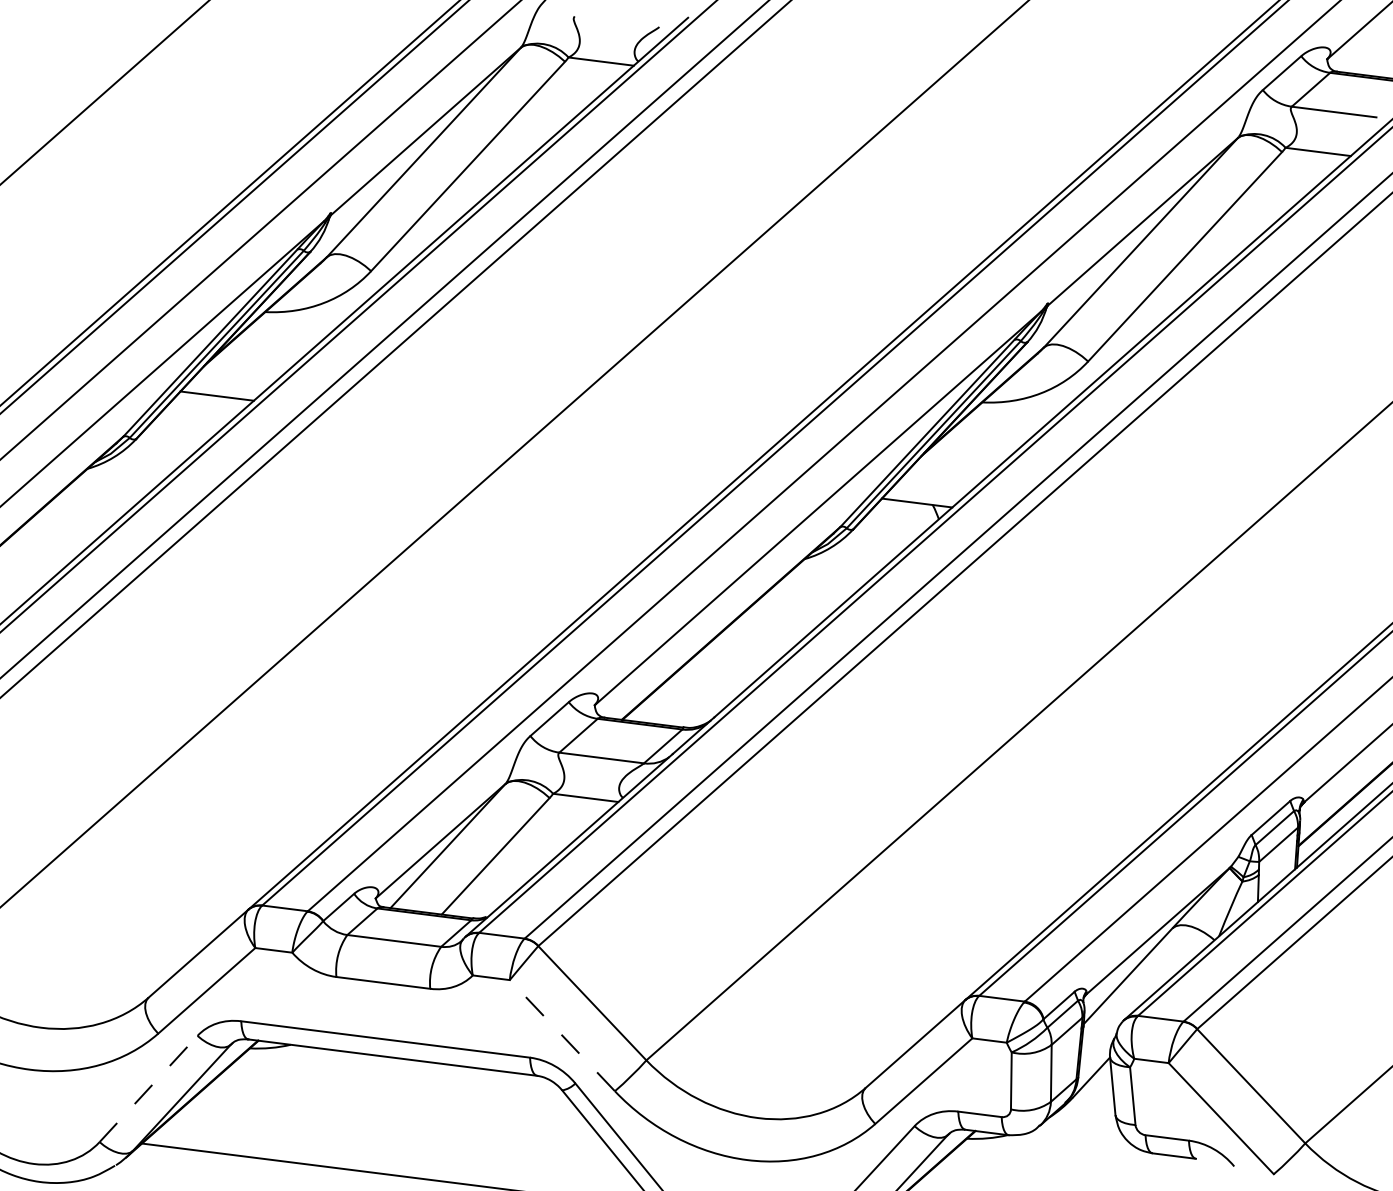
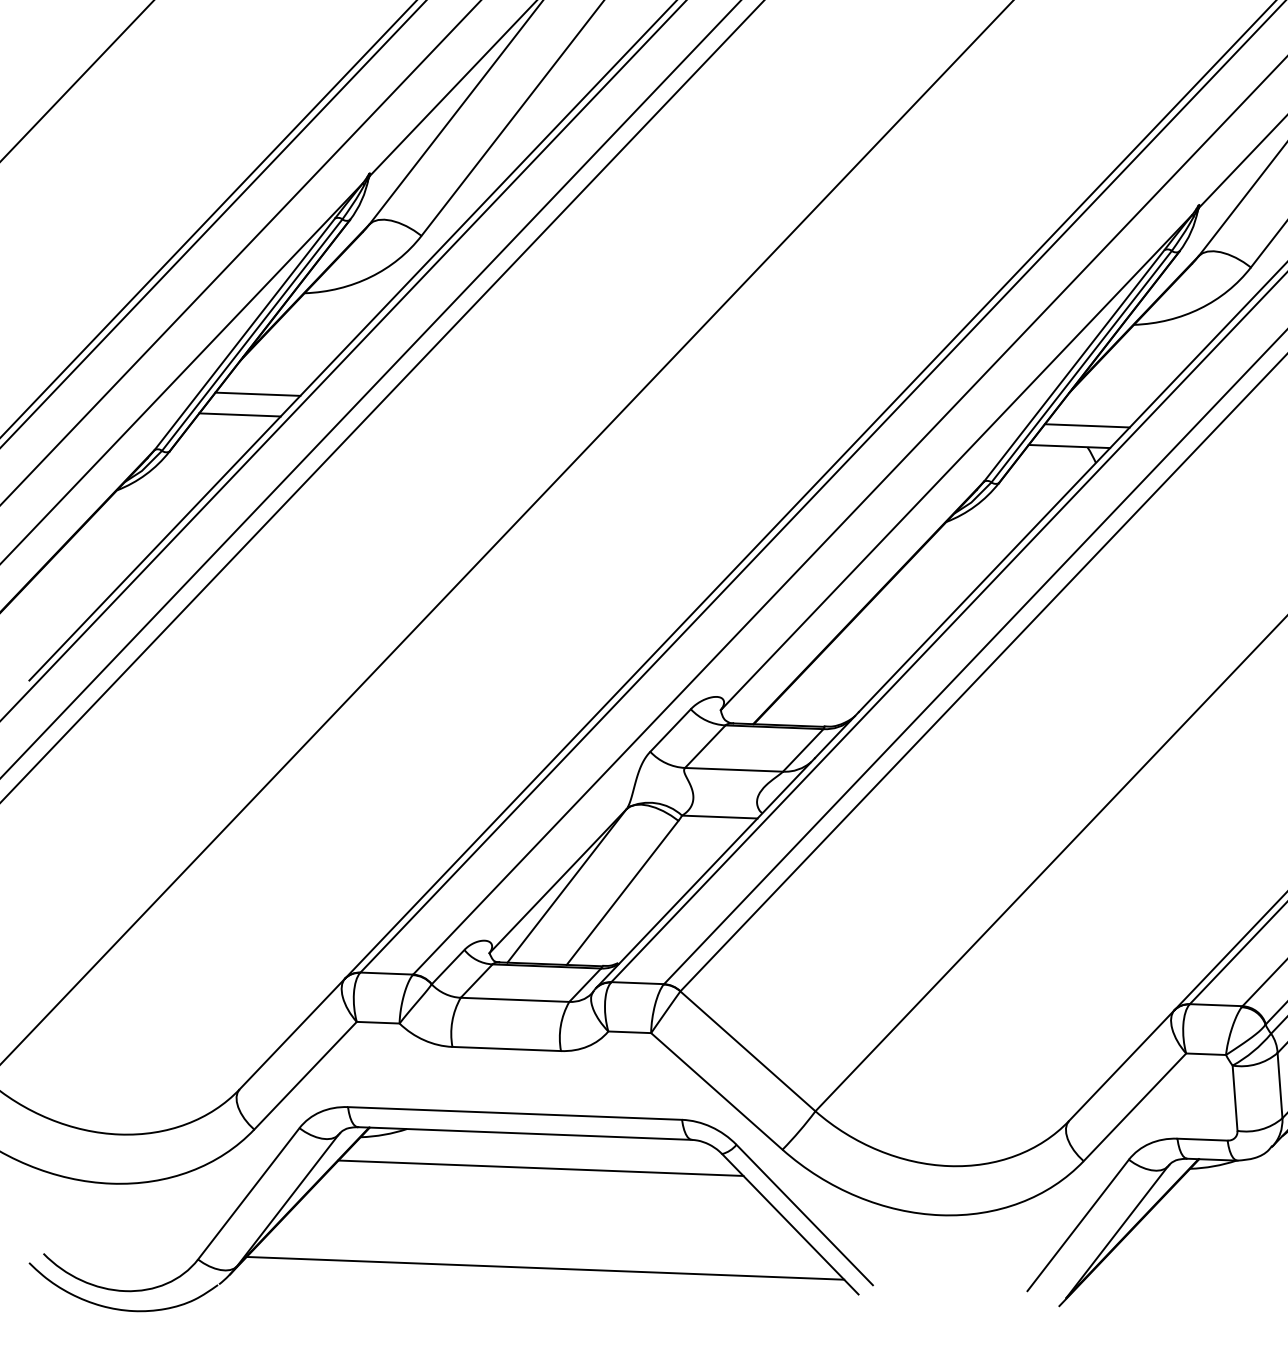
line: (199, 412) -> (239, 414), added
line: (933, 486) -> (1086, 425), added
line: (562, 1035) -> (716, 1091), dashed -> solid
line: (148, 1088) -> (248, 1193), dashed -> solid
line: (403, 1088) -> (540, 1167), added

